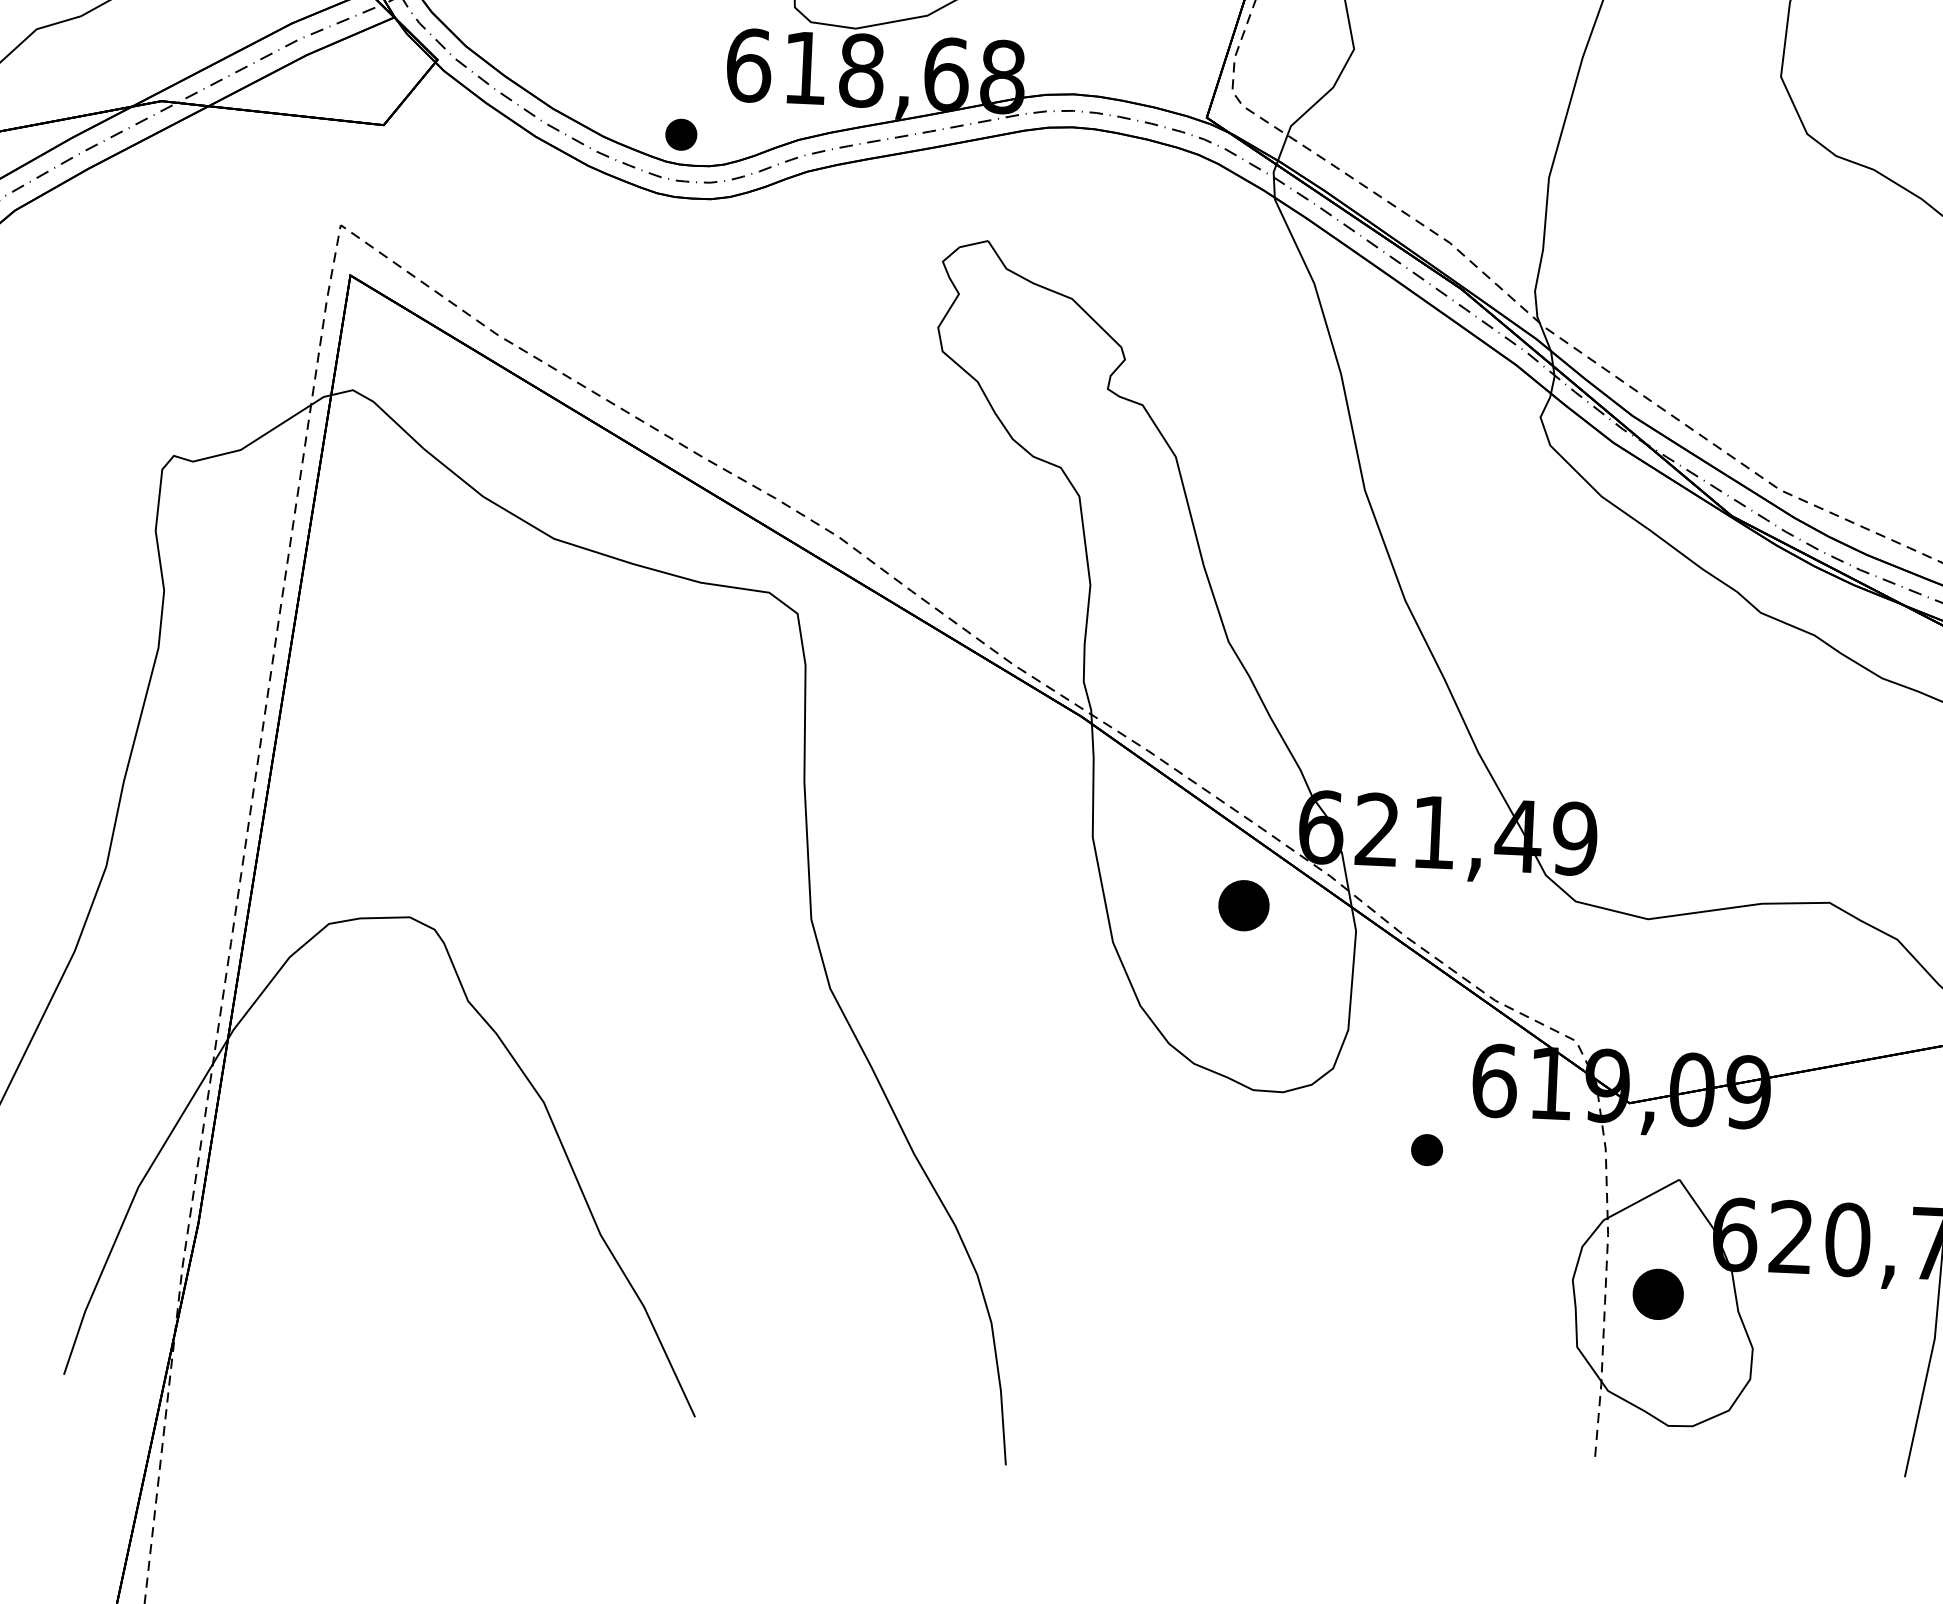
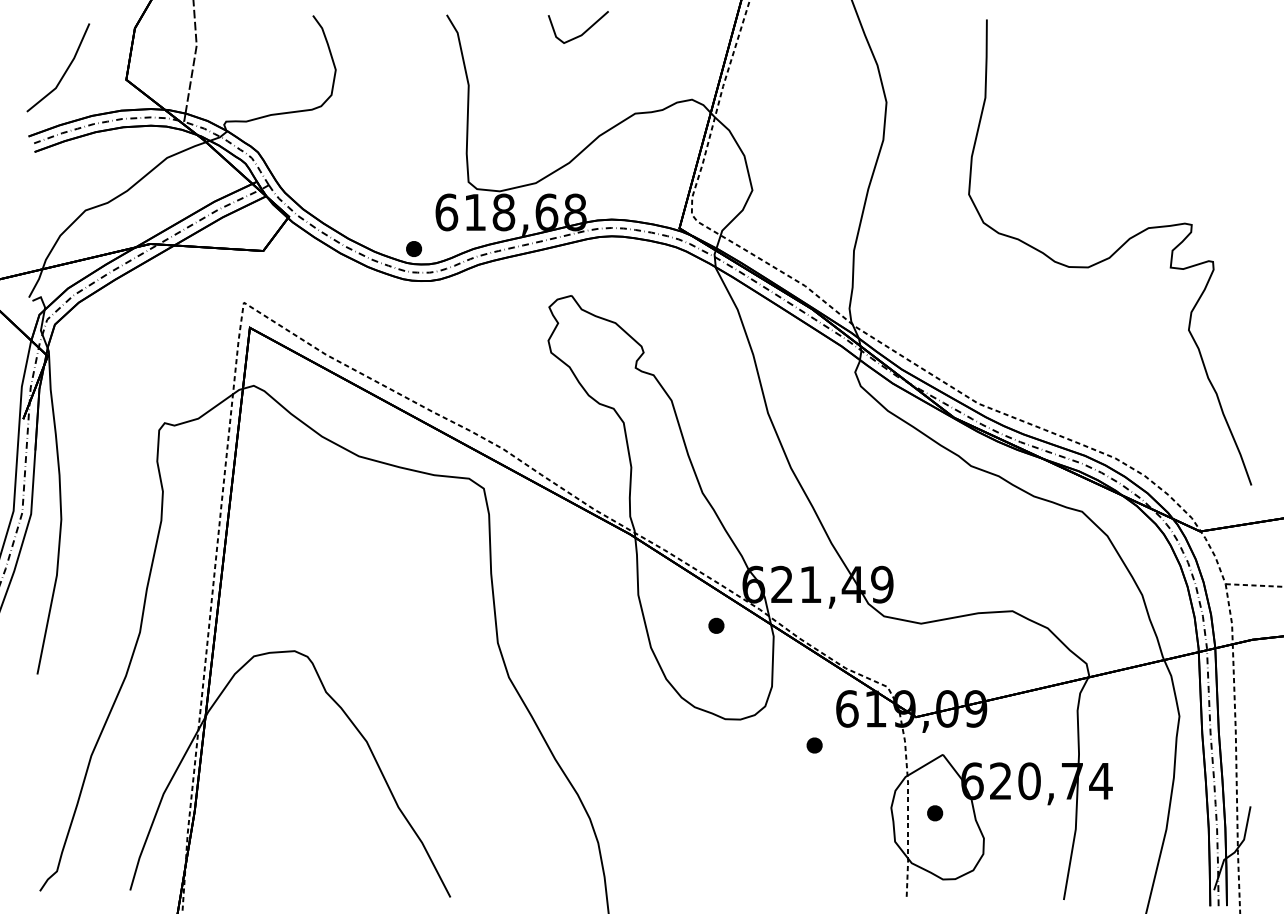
part: (1244, 904) -> (716, 625), size x0.62
part: (1659, 1295) -> (935, 813), size x0.62

